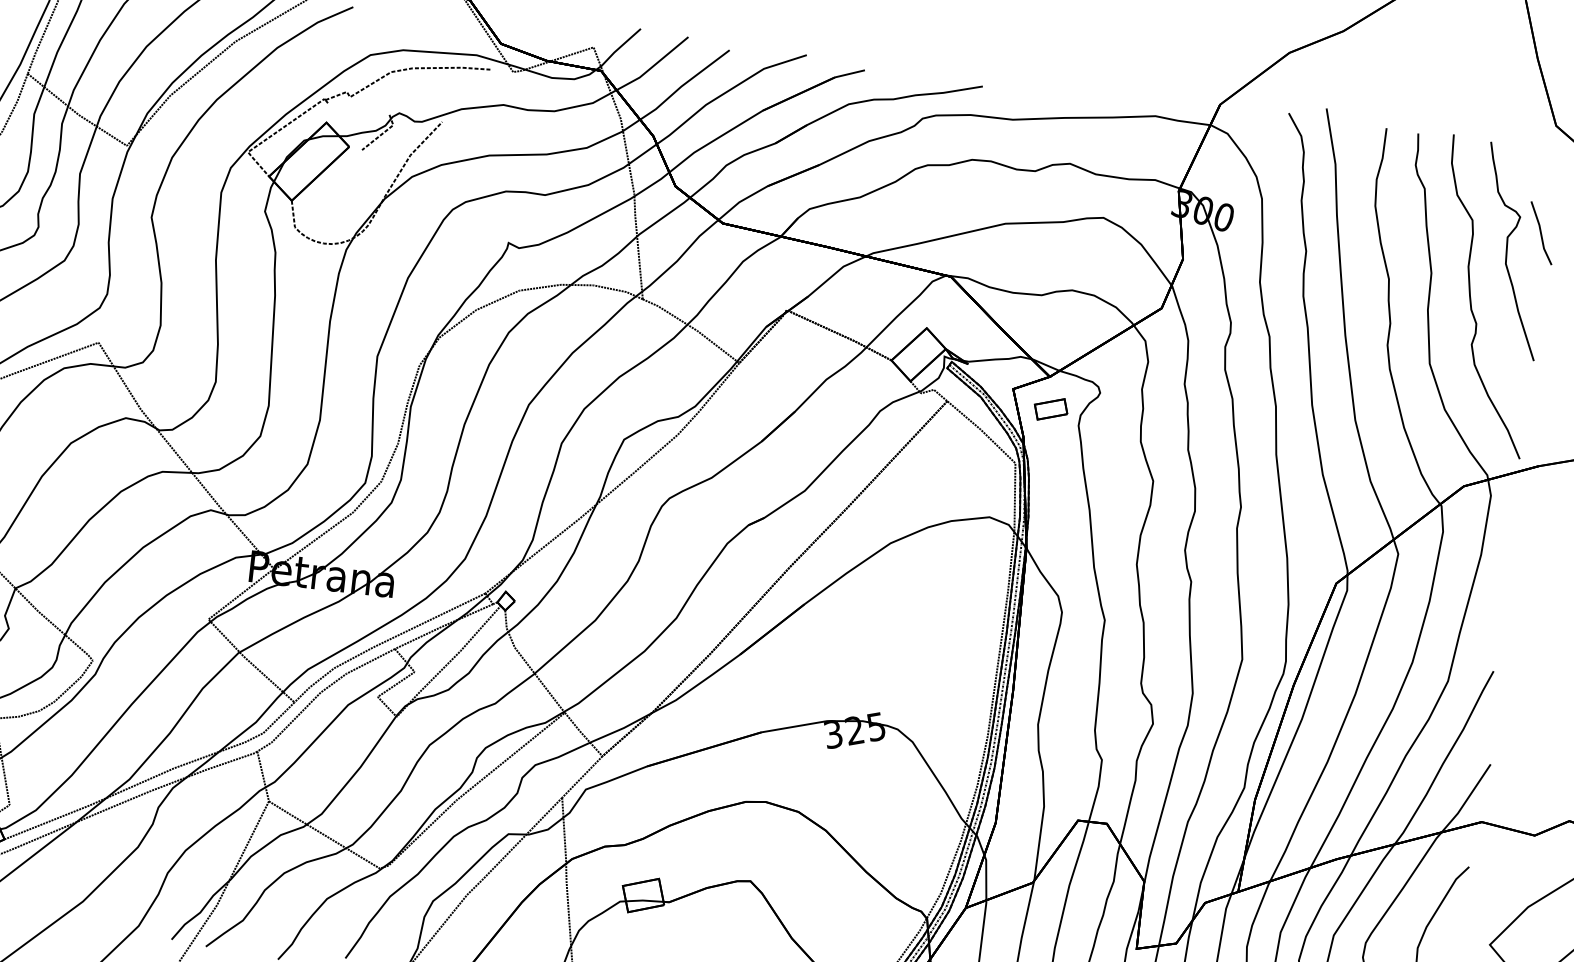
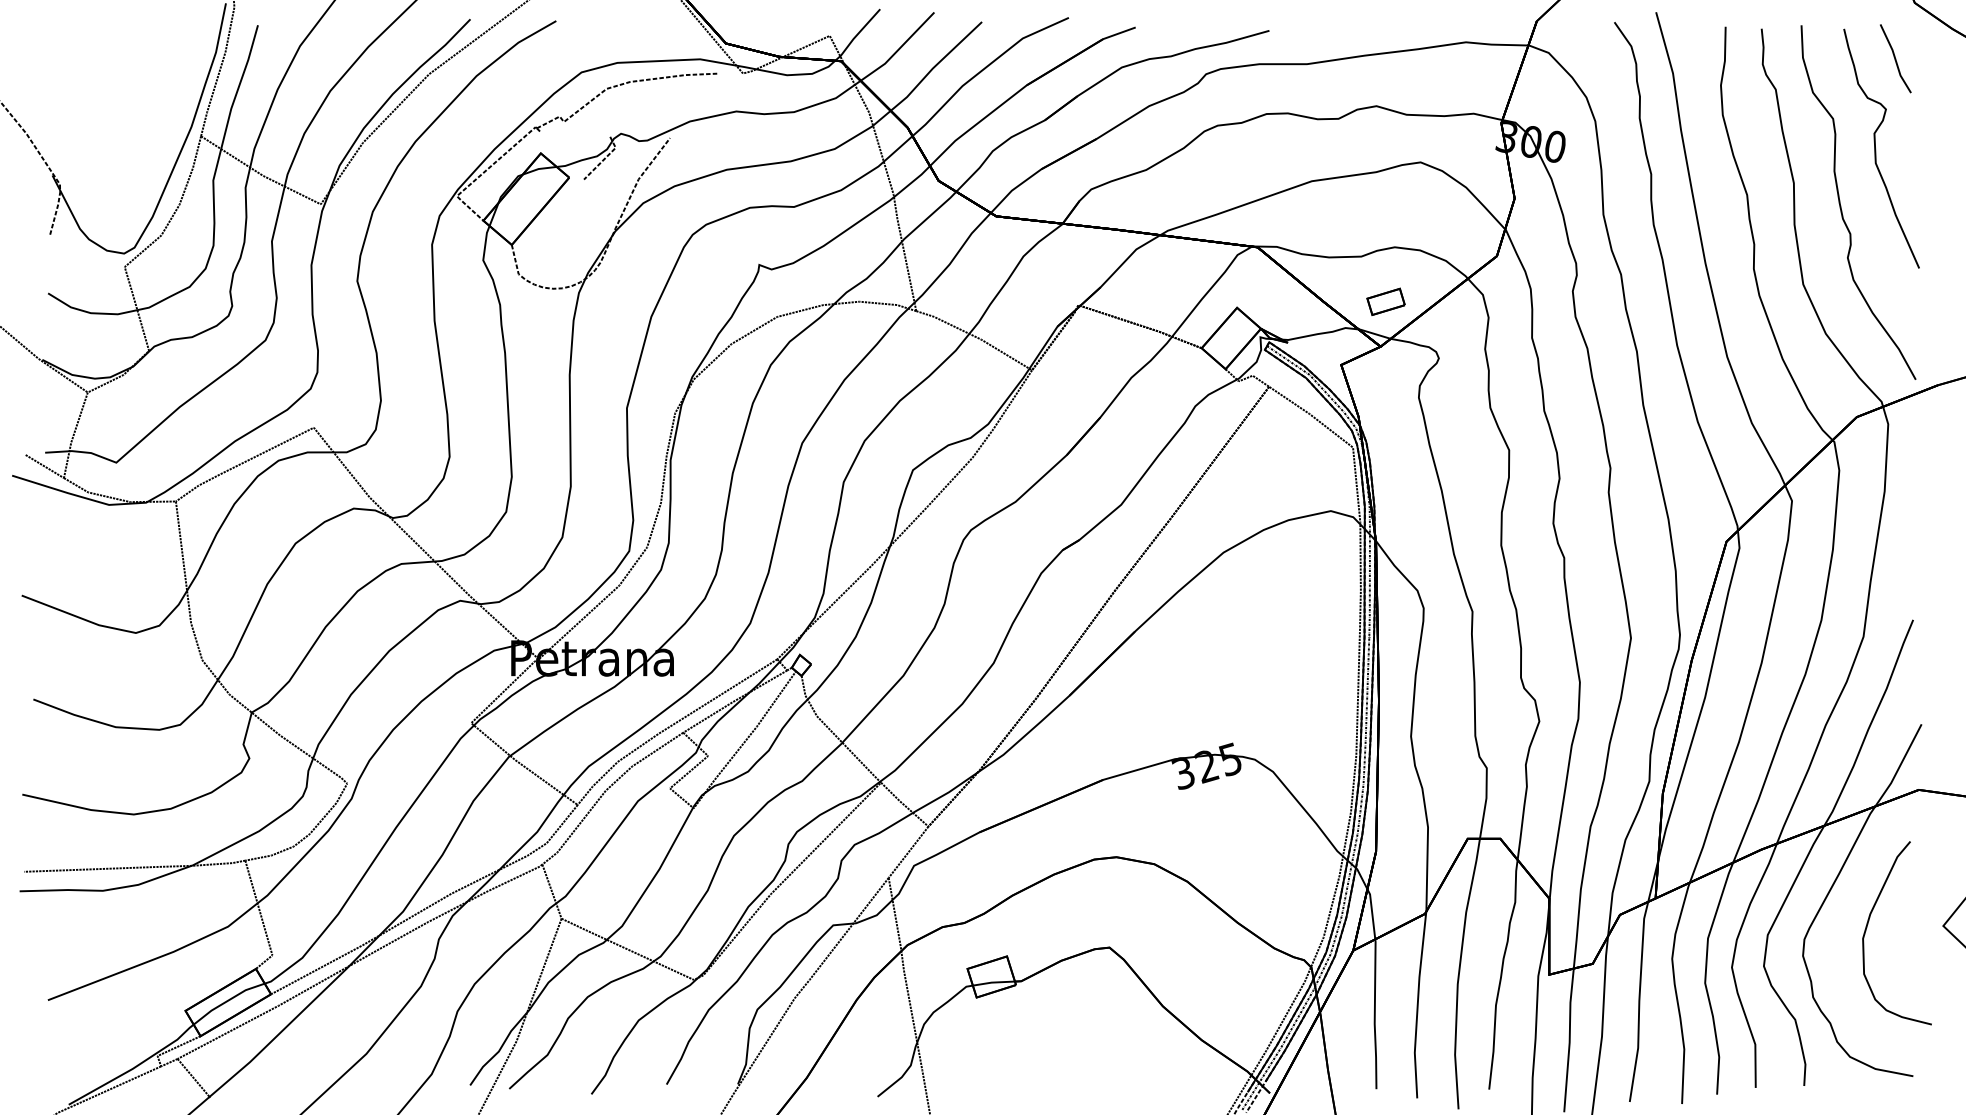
line: (1541, 233) -> (1895, 58), moved
part: (1050, 408) -> (1385, 301), moved

